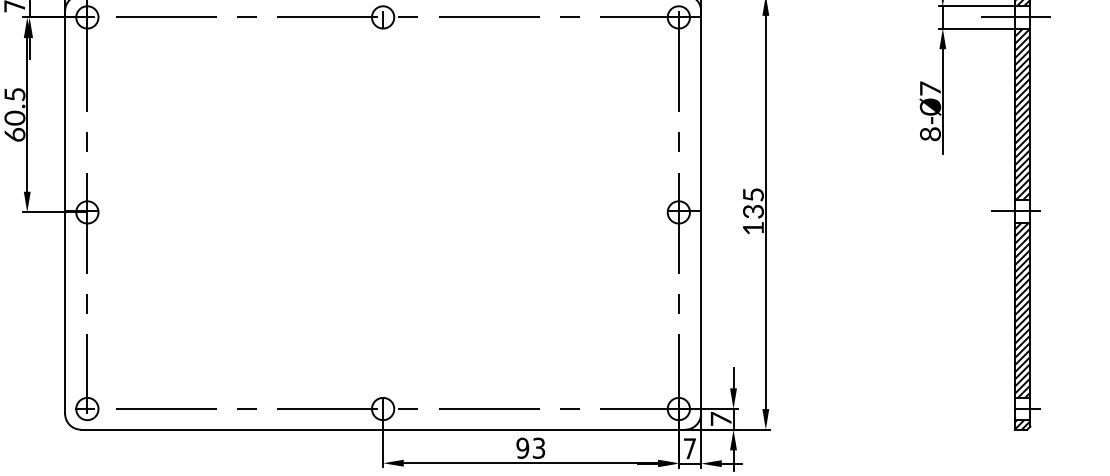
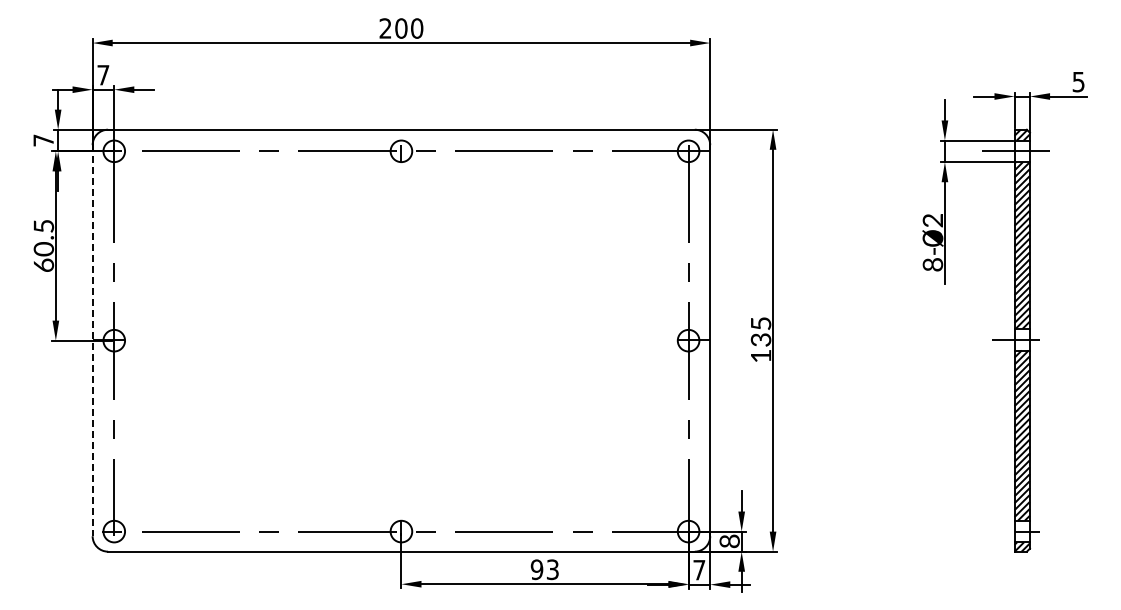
text: (930, 88) -> (932, 220), 7 -> 2
line: (64, 212) -> (92, 340), solid -> dashed
text: (720, 419) -> (729, 541), 7 -> 8

